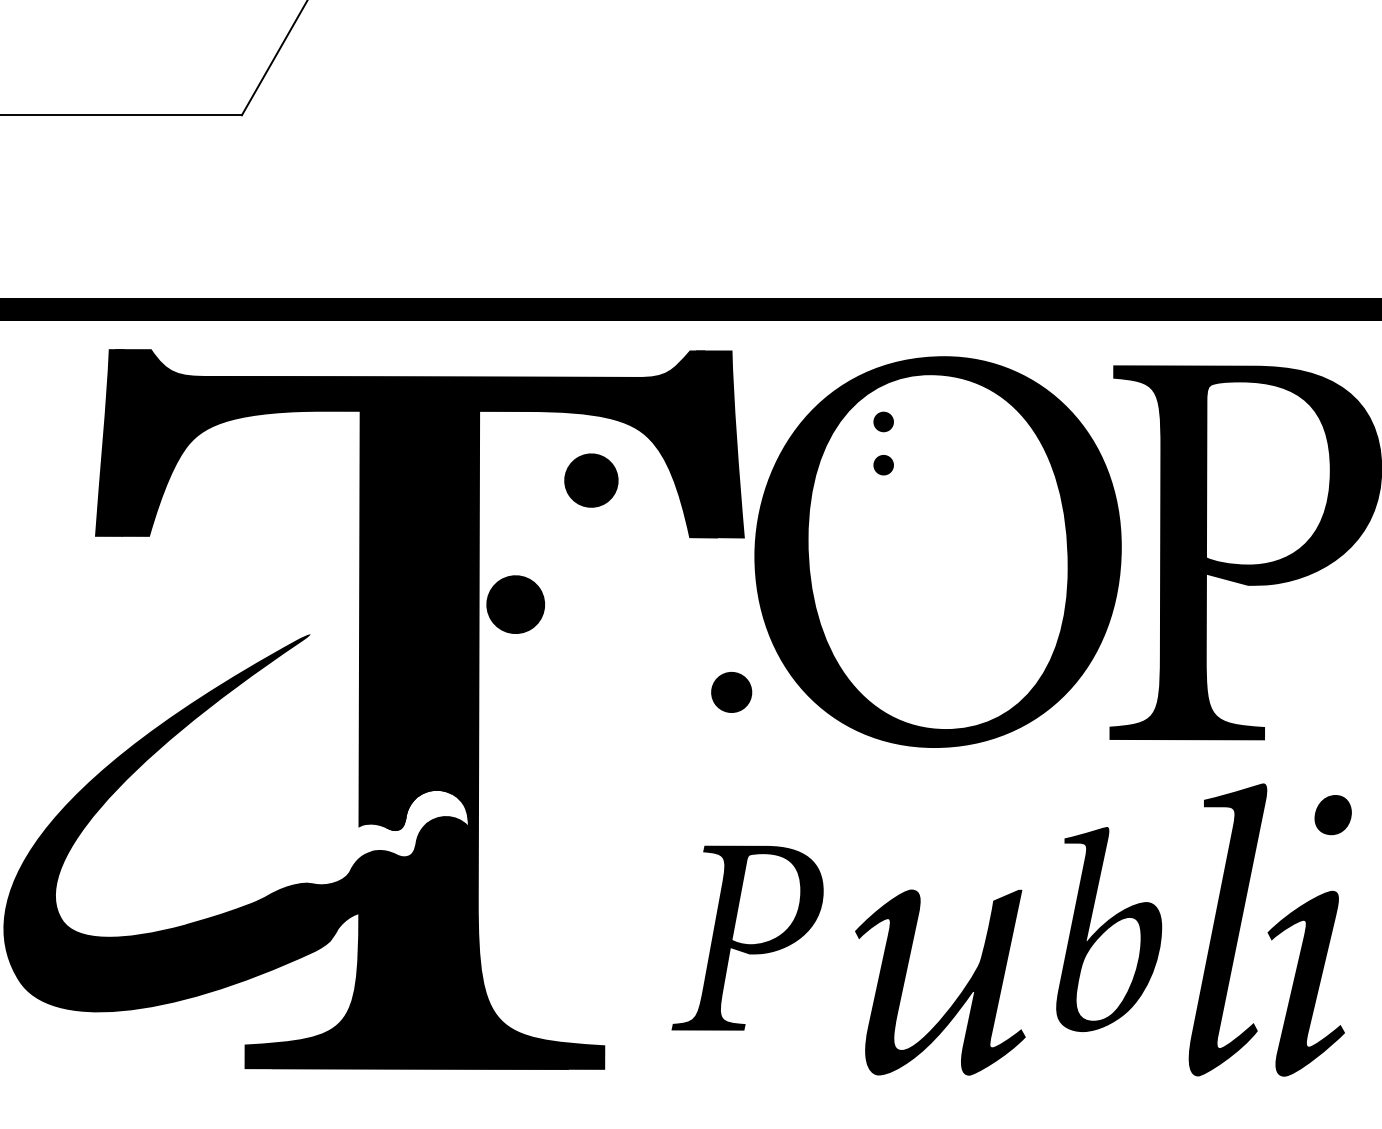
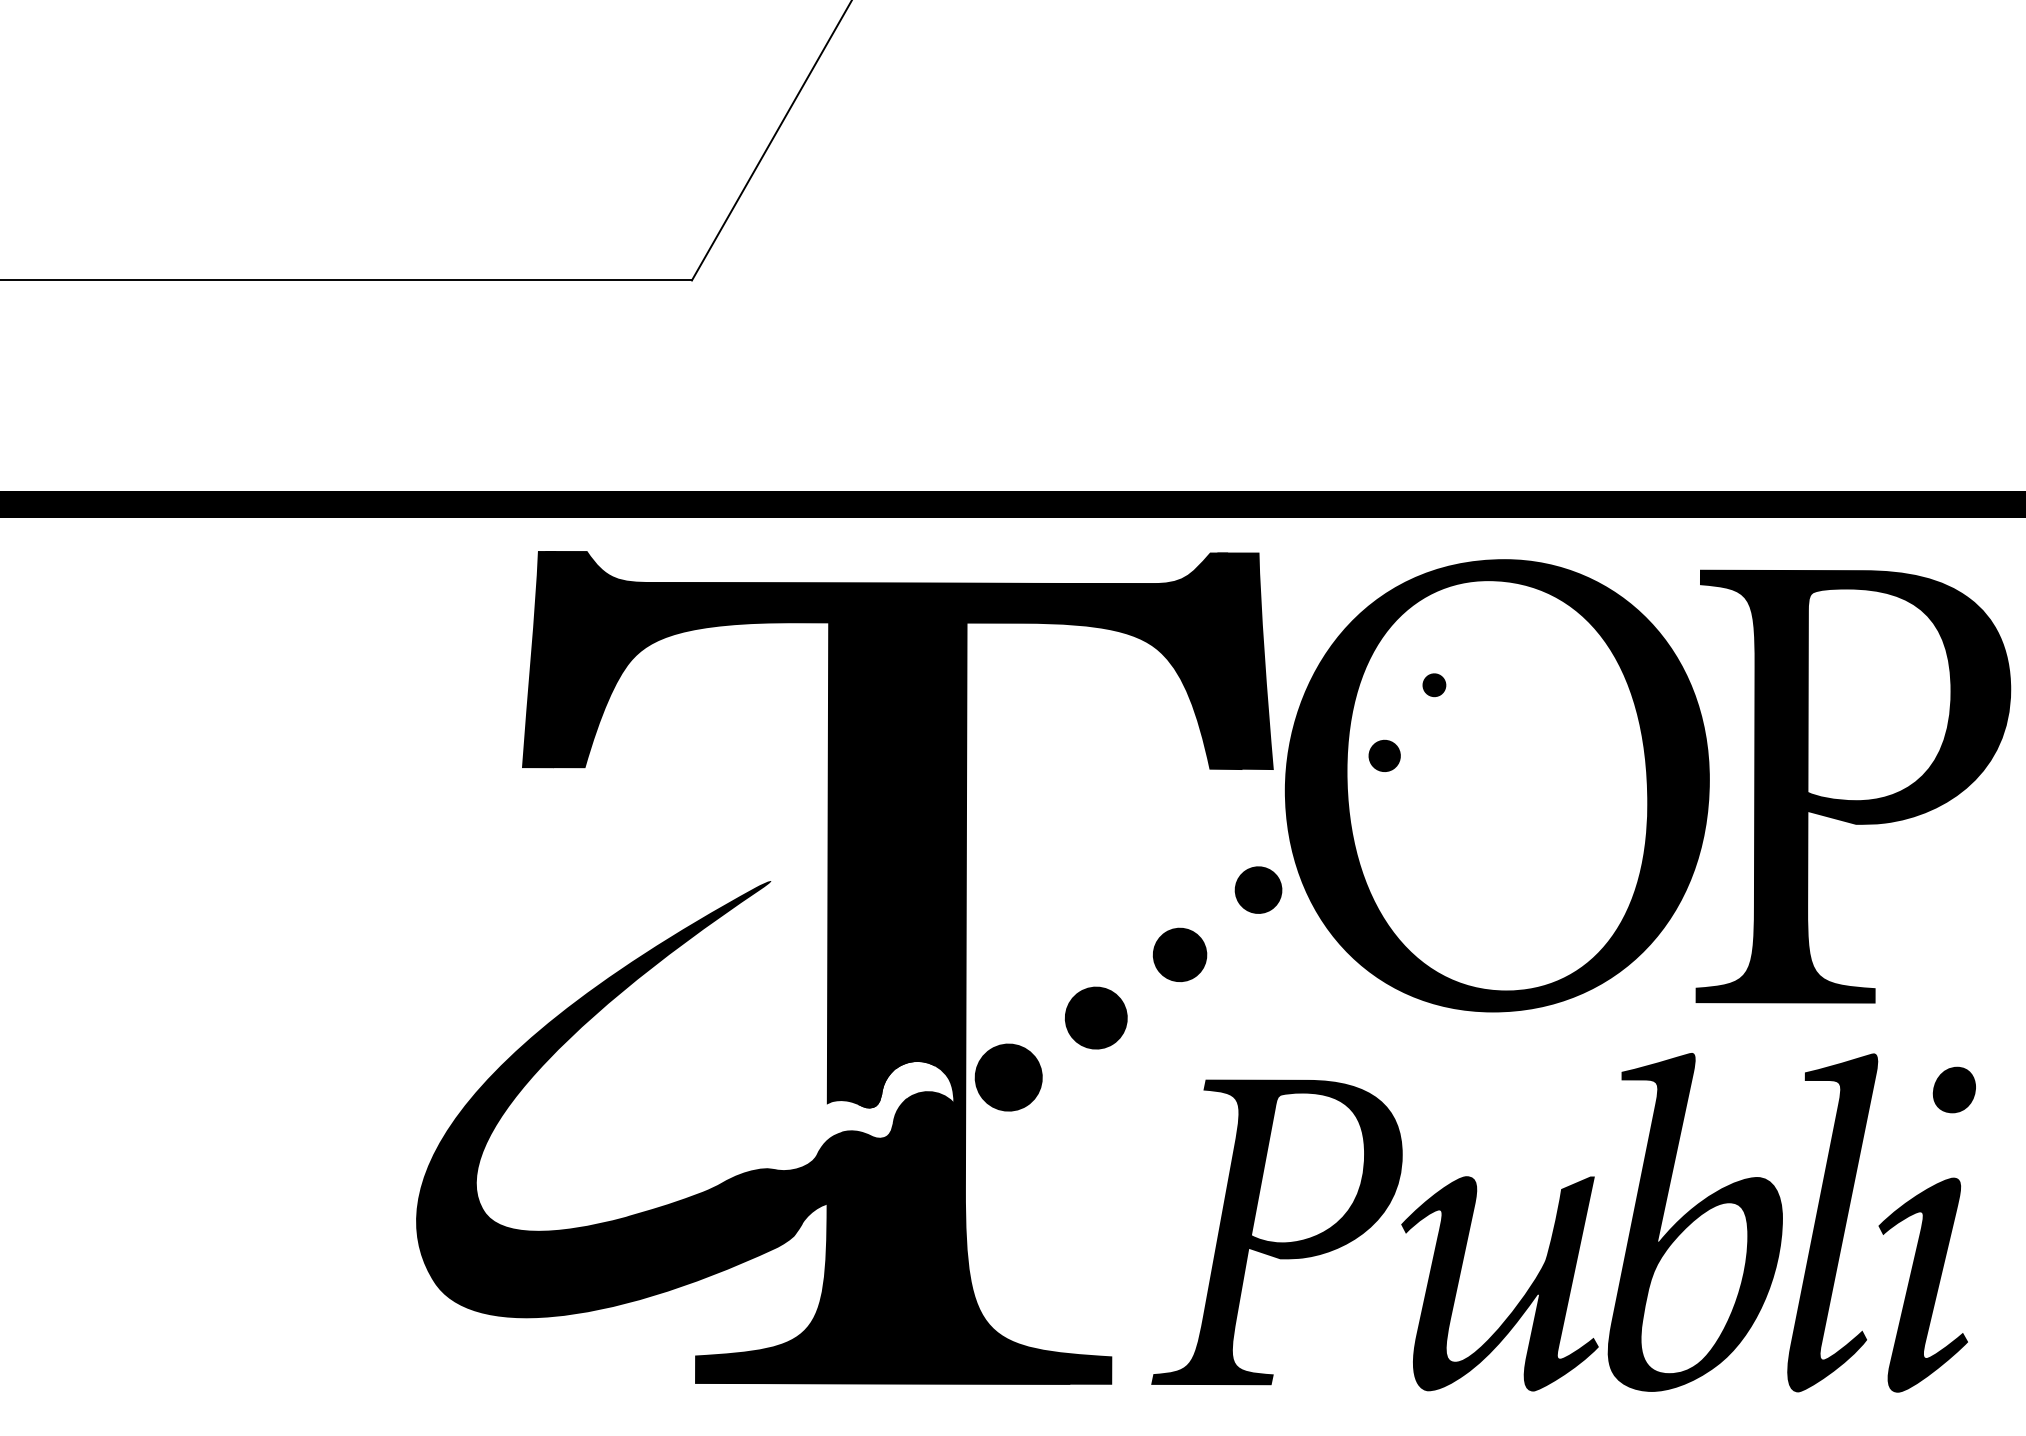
part: (883, 422) -> (1434, 635), removed
part: (590, 480) -> (1095, 1017), moved
fill: (840, 525) -> (1384, 755), added
part: (515, 604) -> (1008, 1077), moved
part: (731, 691) -> (1258, 889), moved
fill: (663, 697) -> (1179, 954), added
part: (1108, 929) -> (1694, 1222), size x1.43
part: (747, 938) -> (1276, 1232), size x1.43

